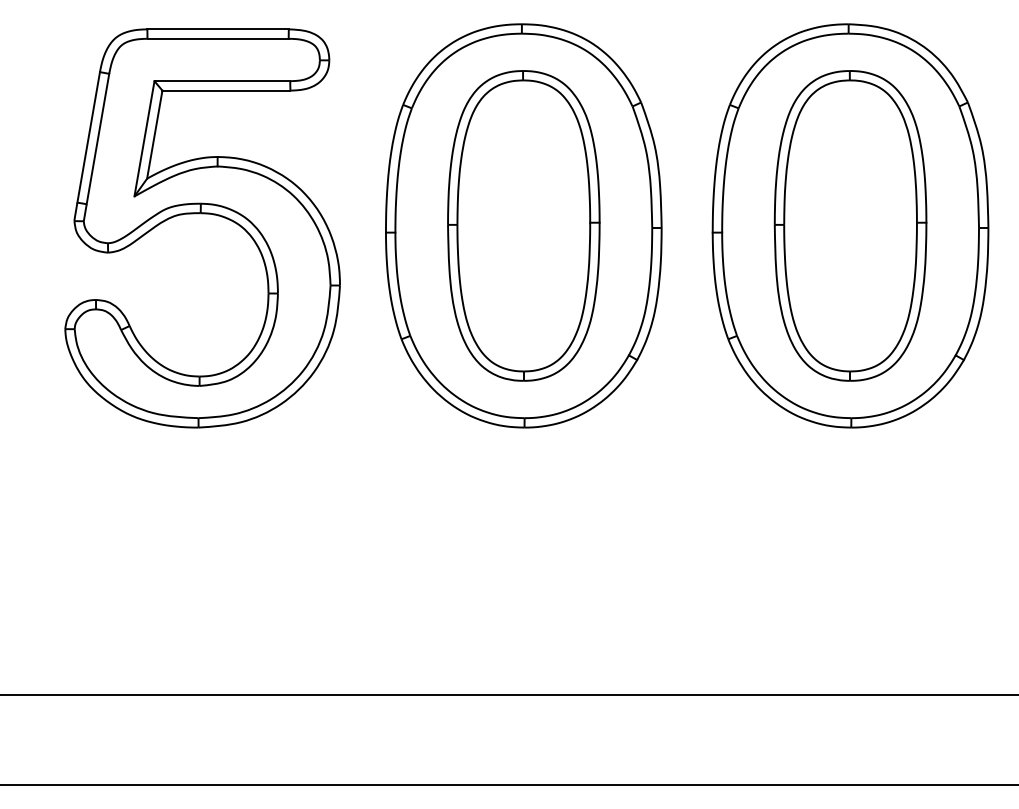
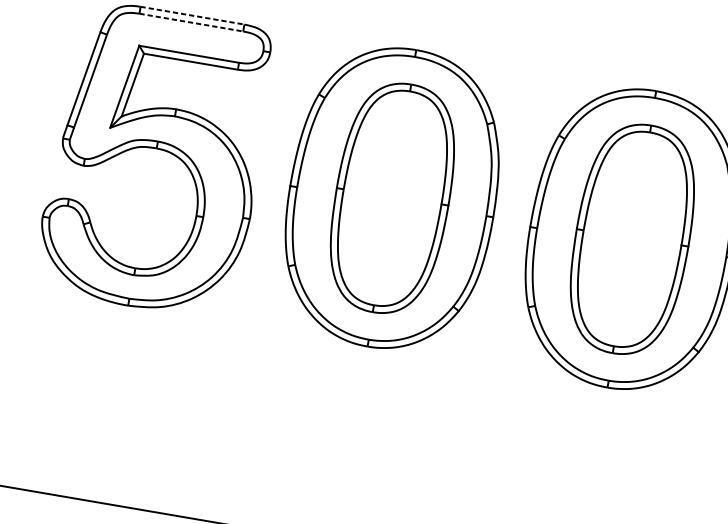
line: (218, 29) -> (192, 15), solid -> dashed
line: (218, 38) -> (191, 22), solid -> dashed

